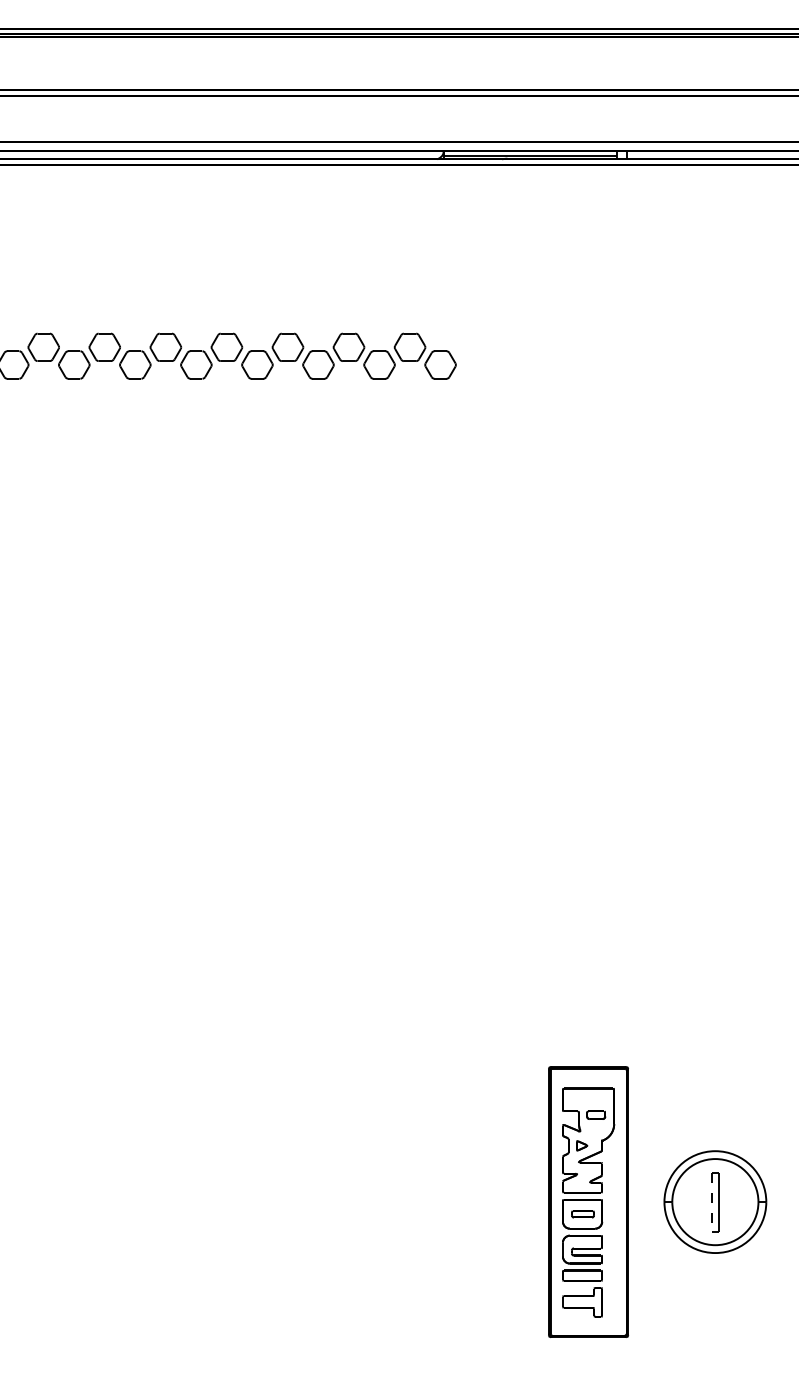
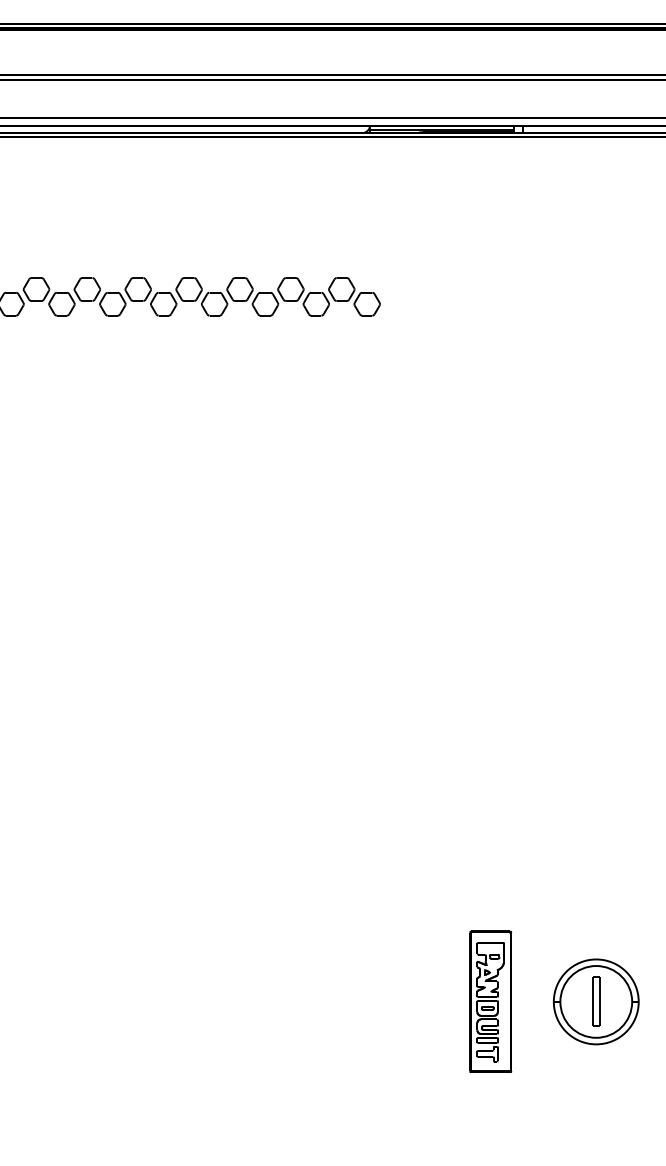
part: (588, 1201) -> (490, 1001), size x0.62
line: (712, 1201) -> (593, 1001), dashed -> solid

